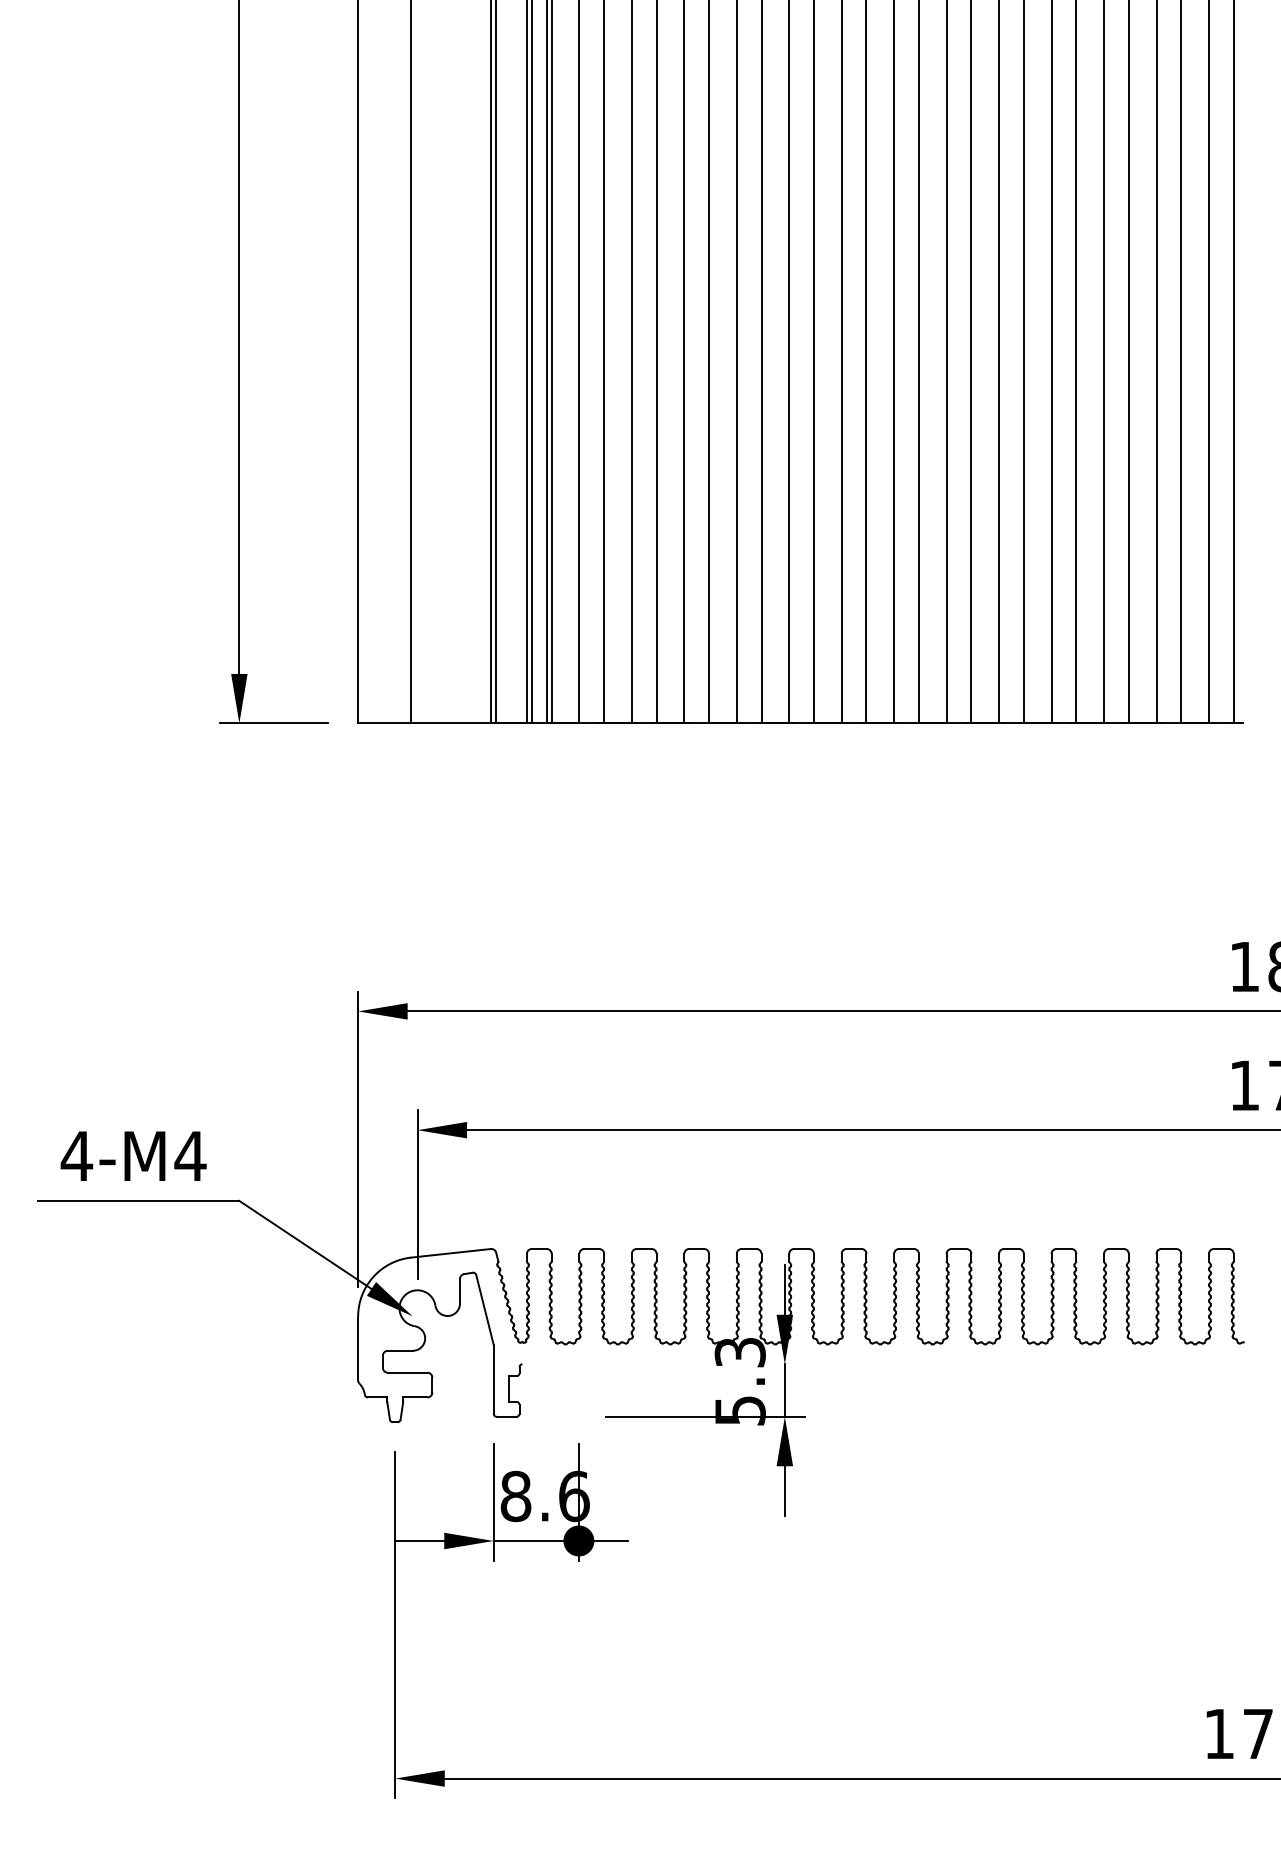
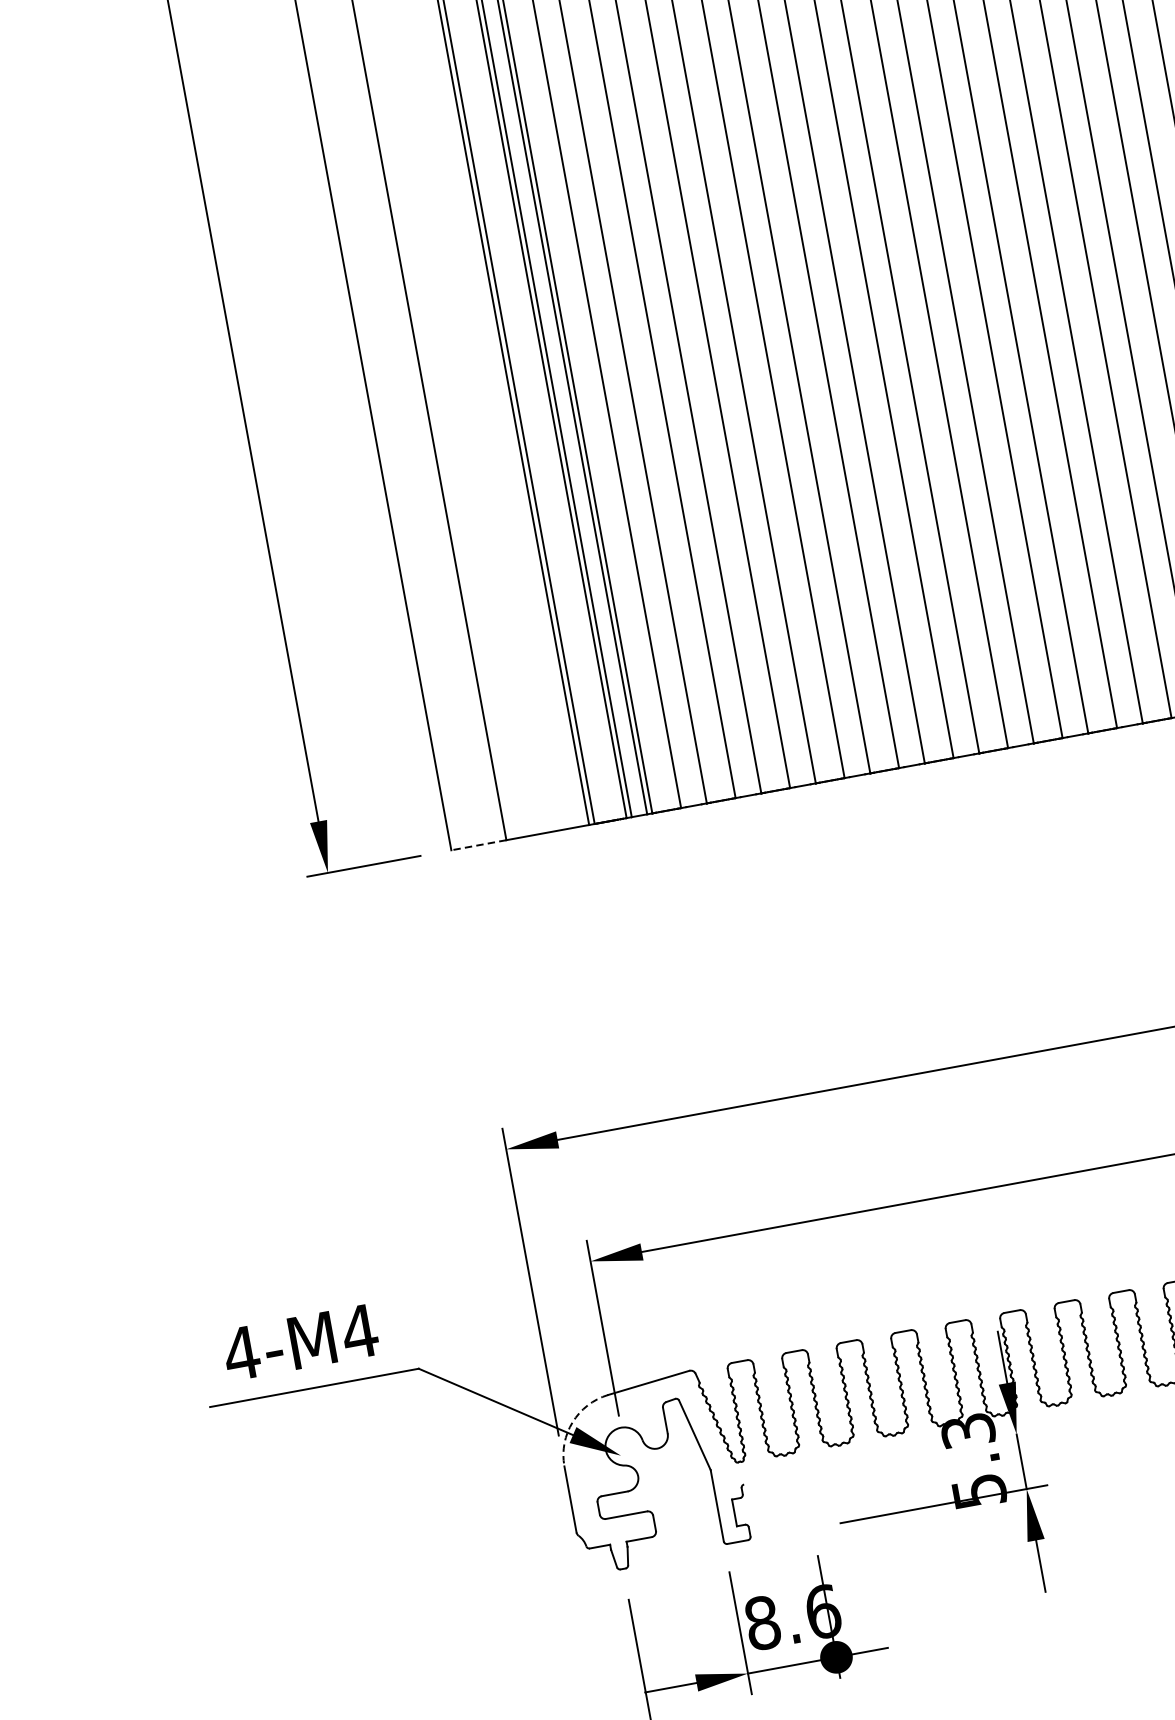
line: (384, 723) -> (478, 845), solid -> dashed
arc: (373, 1276) -> (572, 1421), solid -> dashed

